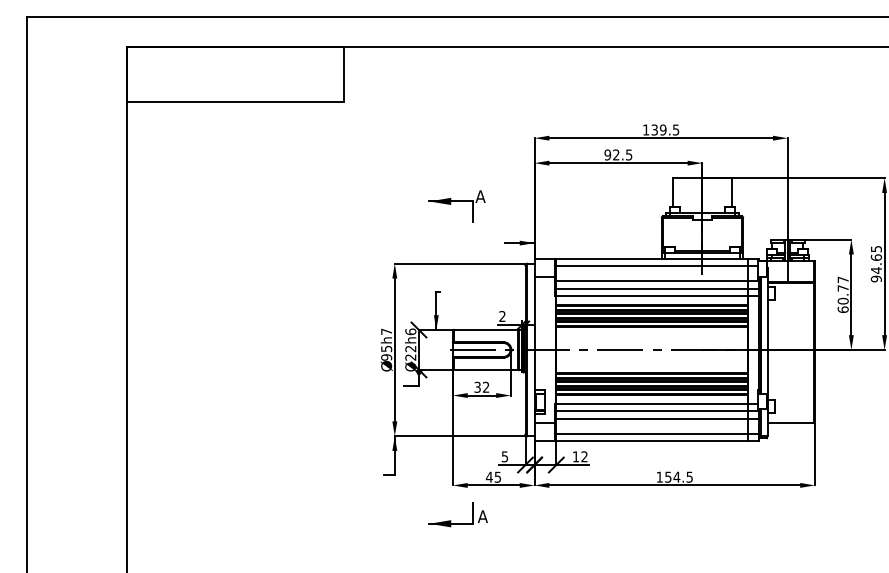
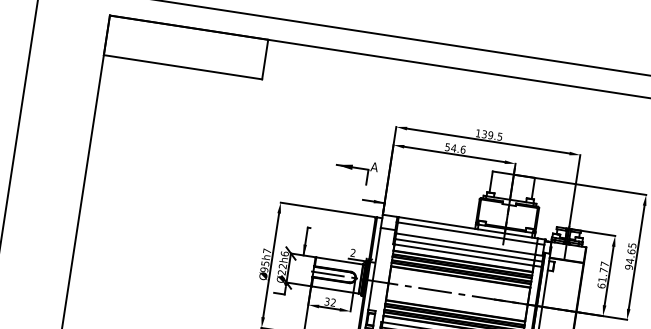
text: (618, 154) -> (455, 148), 92.5 -> 54.6
part: (456, 206) -> (355, 171), moved
text: (842, 300) -> (602, 279), 60.77 -> 61.77

